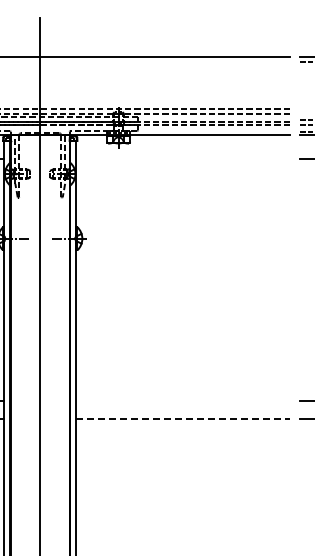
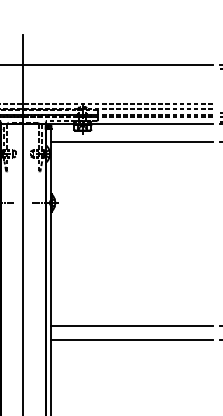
line: (182, 158) -> (131, 142), added
line: (182, 401) -> (131, 326), added
line: (183, 418) -> (131, 339), dashed -> solid

